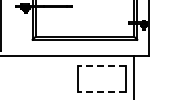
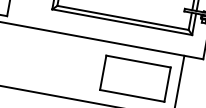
line: (101, 66) -> (137, 61), dashed -> solid
line: (101, 91) -> (131, 95), dashed -> solid

